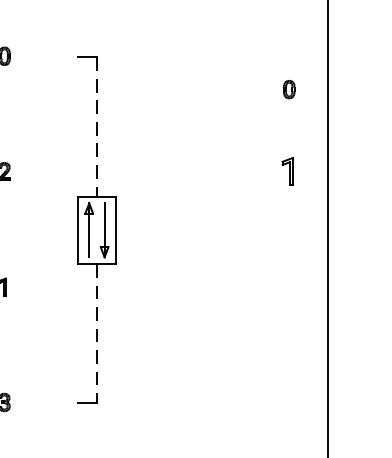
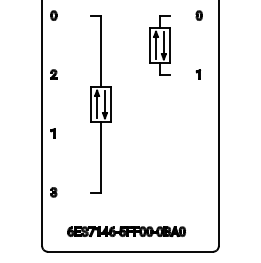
part: (287, 89) -> (198, 15), moved
part: (211, 114) -> (159, 45), added
line: (97, 126) -> (101, 51), dashed -> solid
part: (287, 171) -> (198, 74), size x0.62
line: (97, 334) -> (101, 157), dashed -> solid

